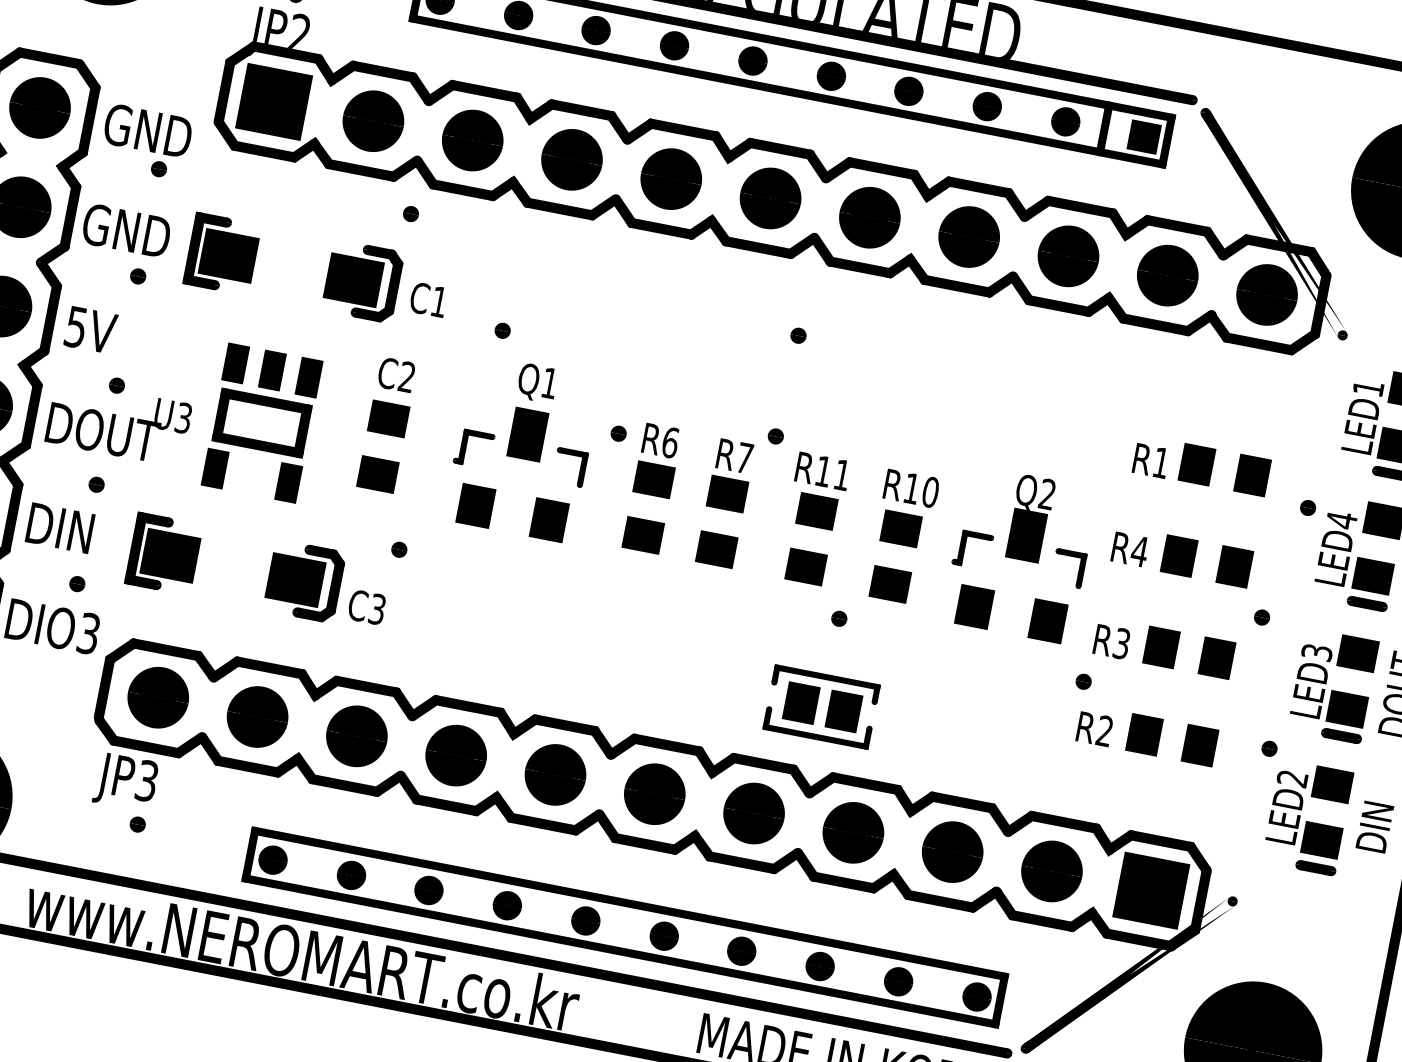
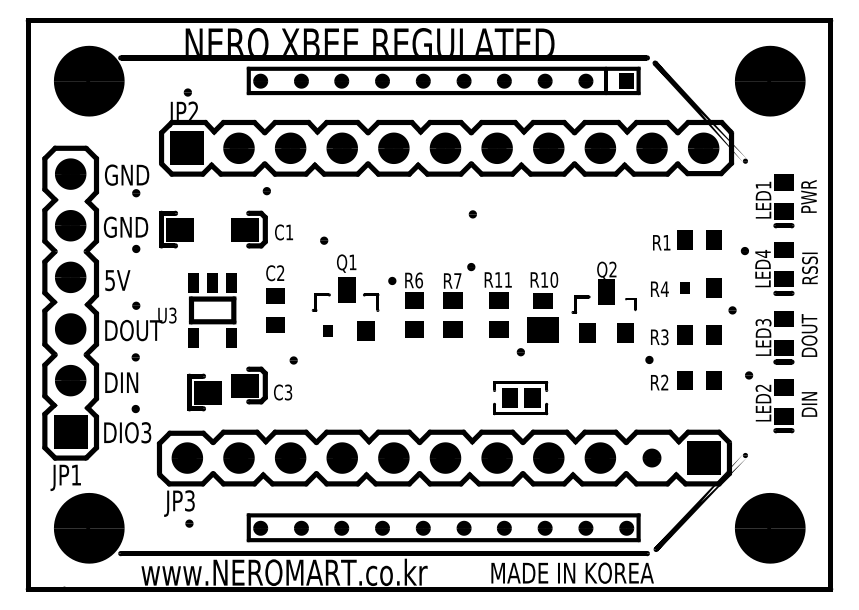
part: (475, 504) -> (327, 330), size x0.6
part: (164, 554) -> (204, 392), moved
part: (1178, 555) -> (684, 287), size x0.6
part: (1068, 568) -> (630, 304), size x0.7
part: (889, 583) -> (542, 329), size x1.6
part: (1051, 870) -> (651, 457), size x0.6

